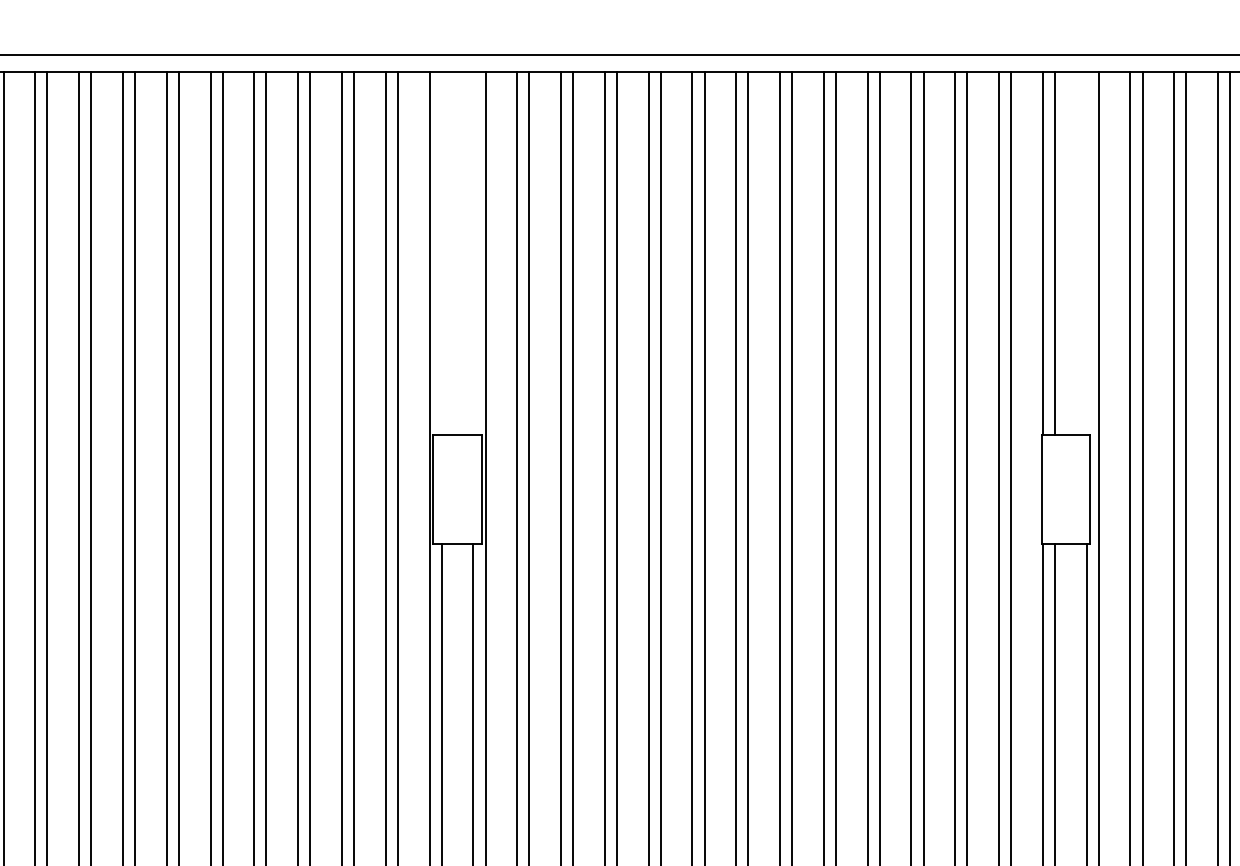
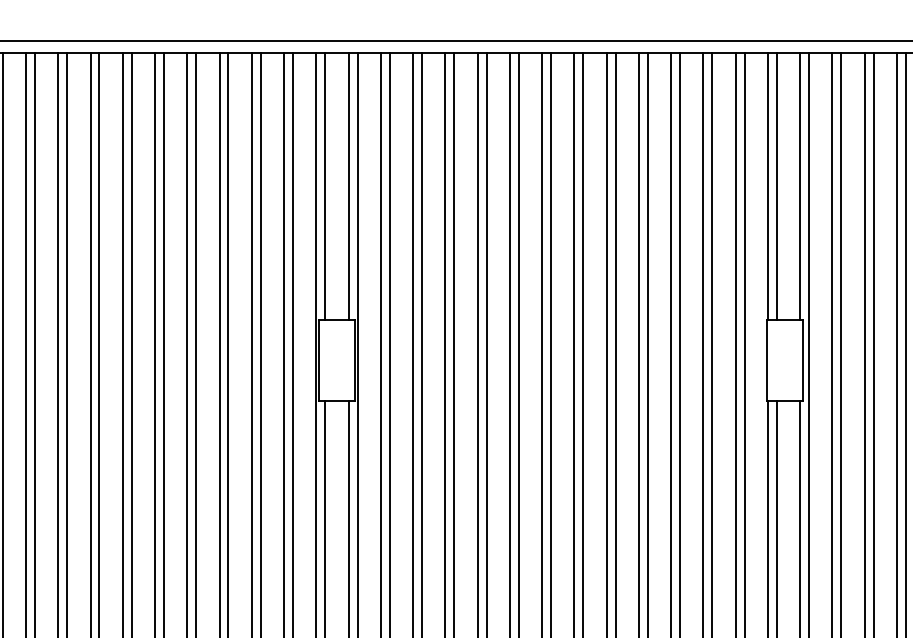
line: (442, 253) -> (325, 186), added
line: (473, 253) -> (348, 186), added
line: (1087, 253) -> (800, 186), added

